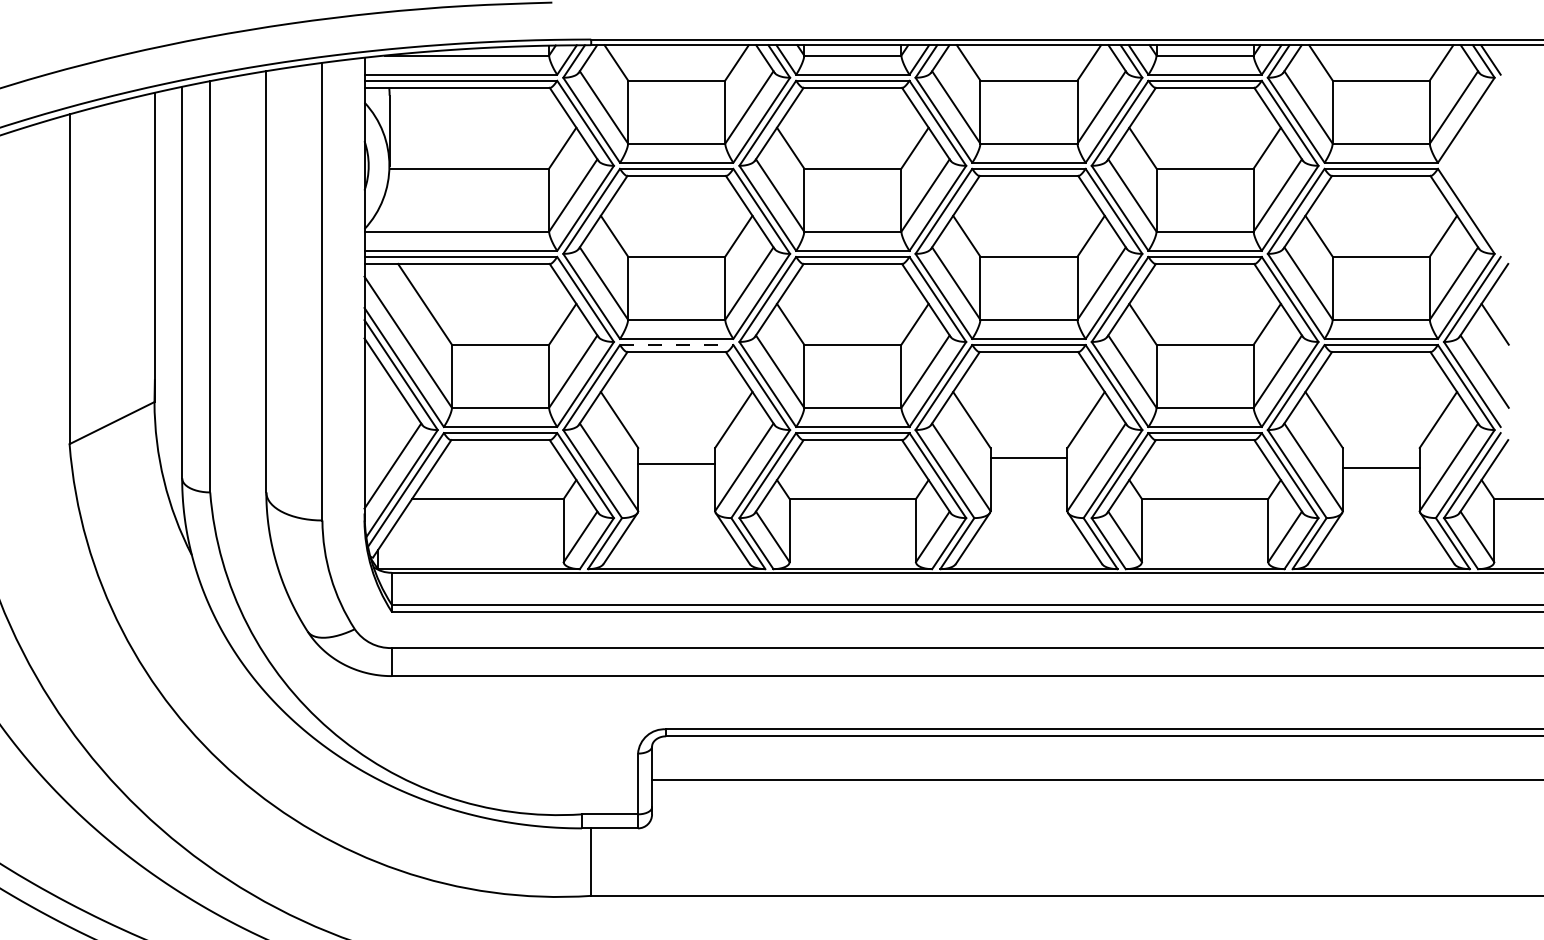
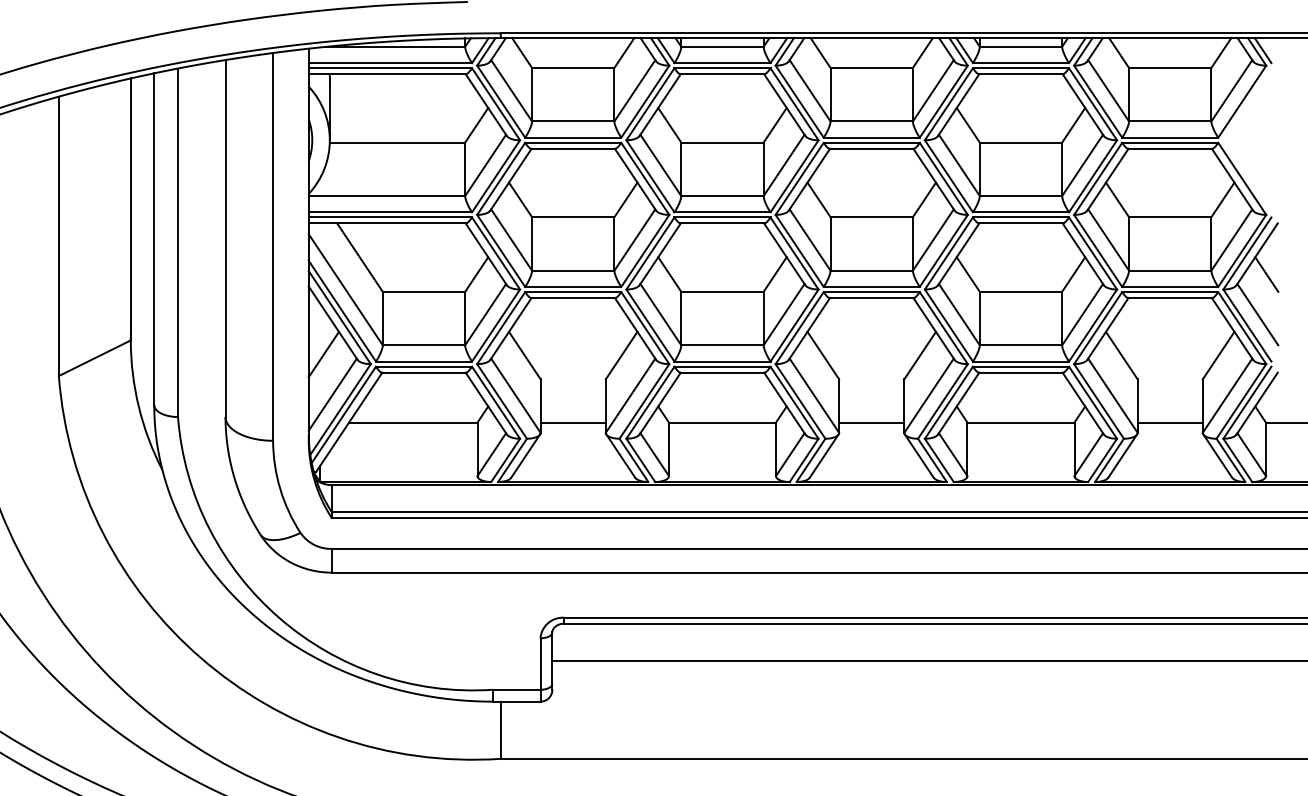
line: (676, 345) -> (573, 292), dashed -> solid
line: (382, 418) -> (323, 354), added
line: (1028, 458) -> (871, 422), moved
line: (676, 464) -> (573, 422), moved
line: (1380, 468) -> (1169, 422), moved

